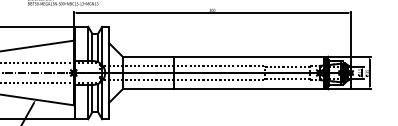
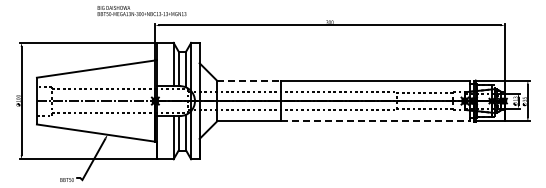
line: (148, 56) -> (249, 80), solid -> dashed
line: (249, 89) -> (376, 121), solid -> dashed

